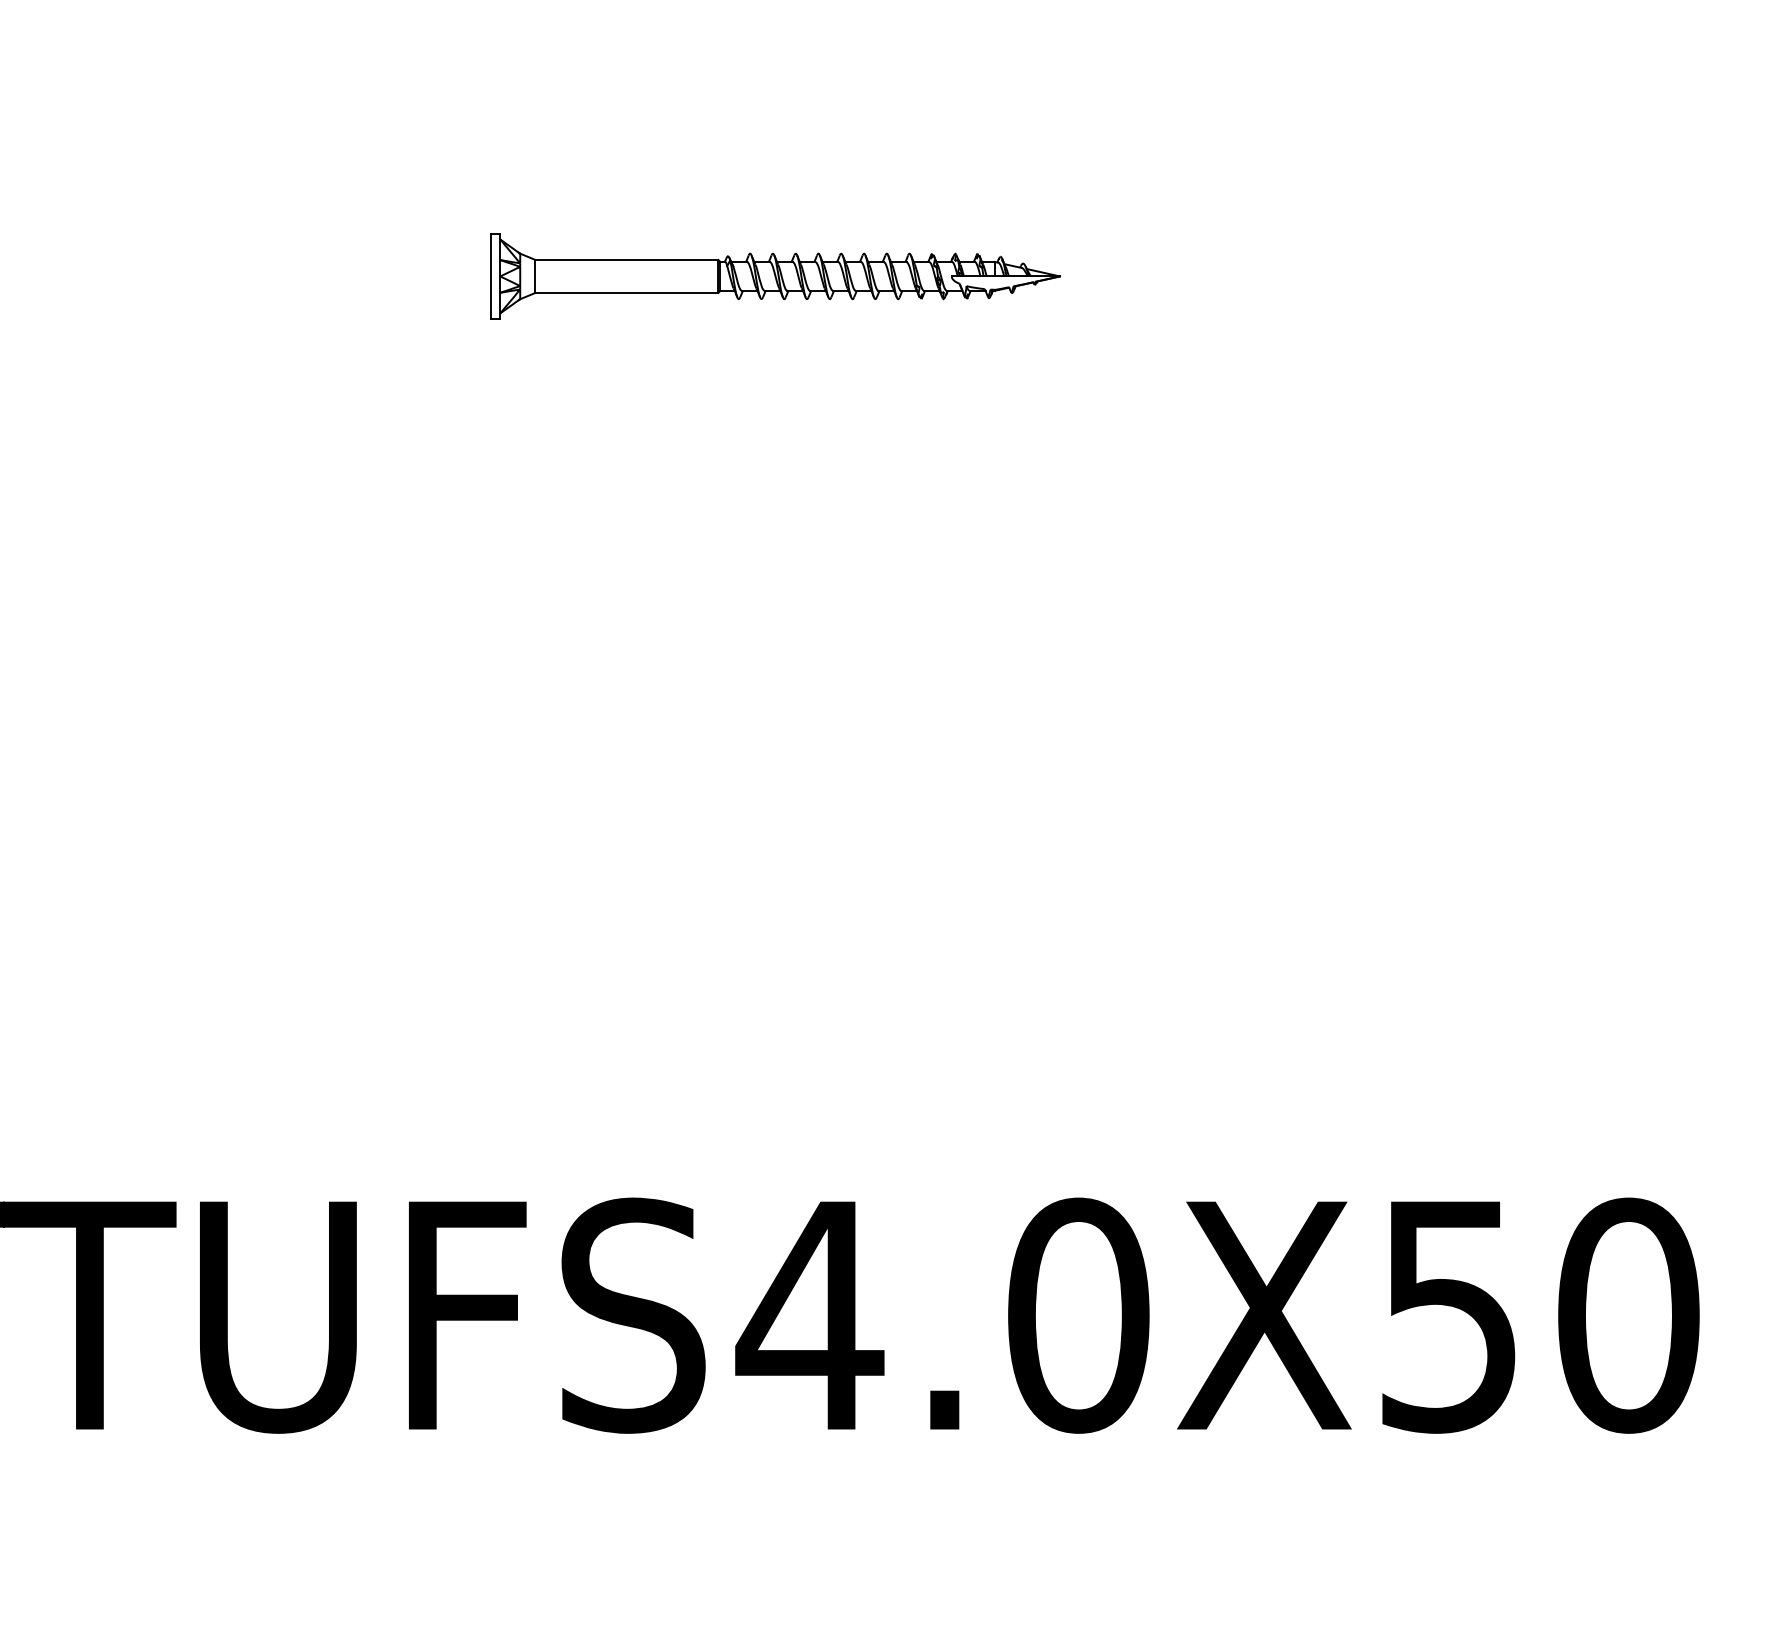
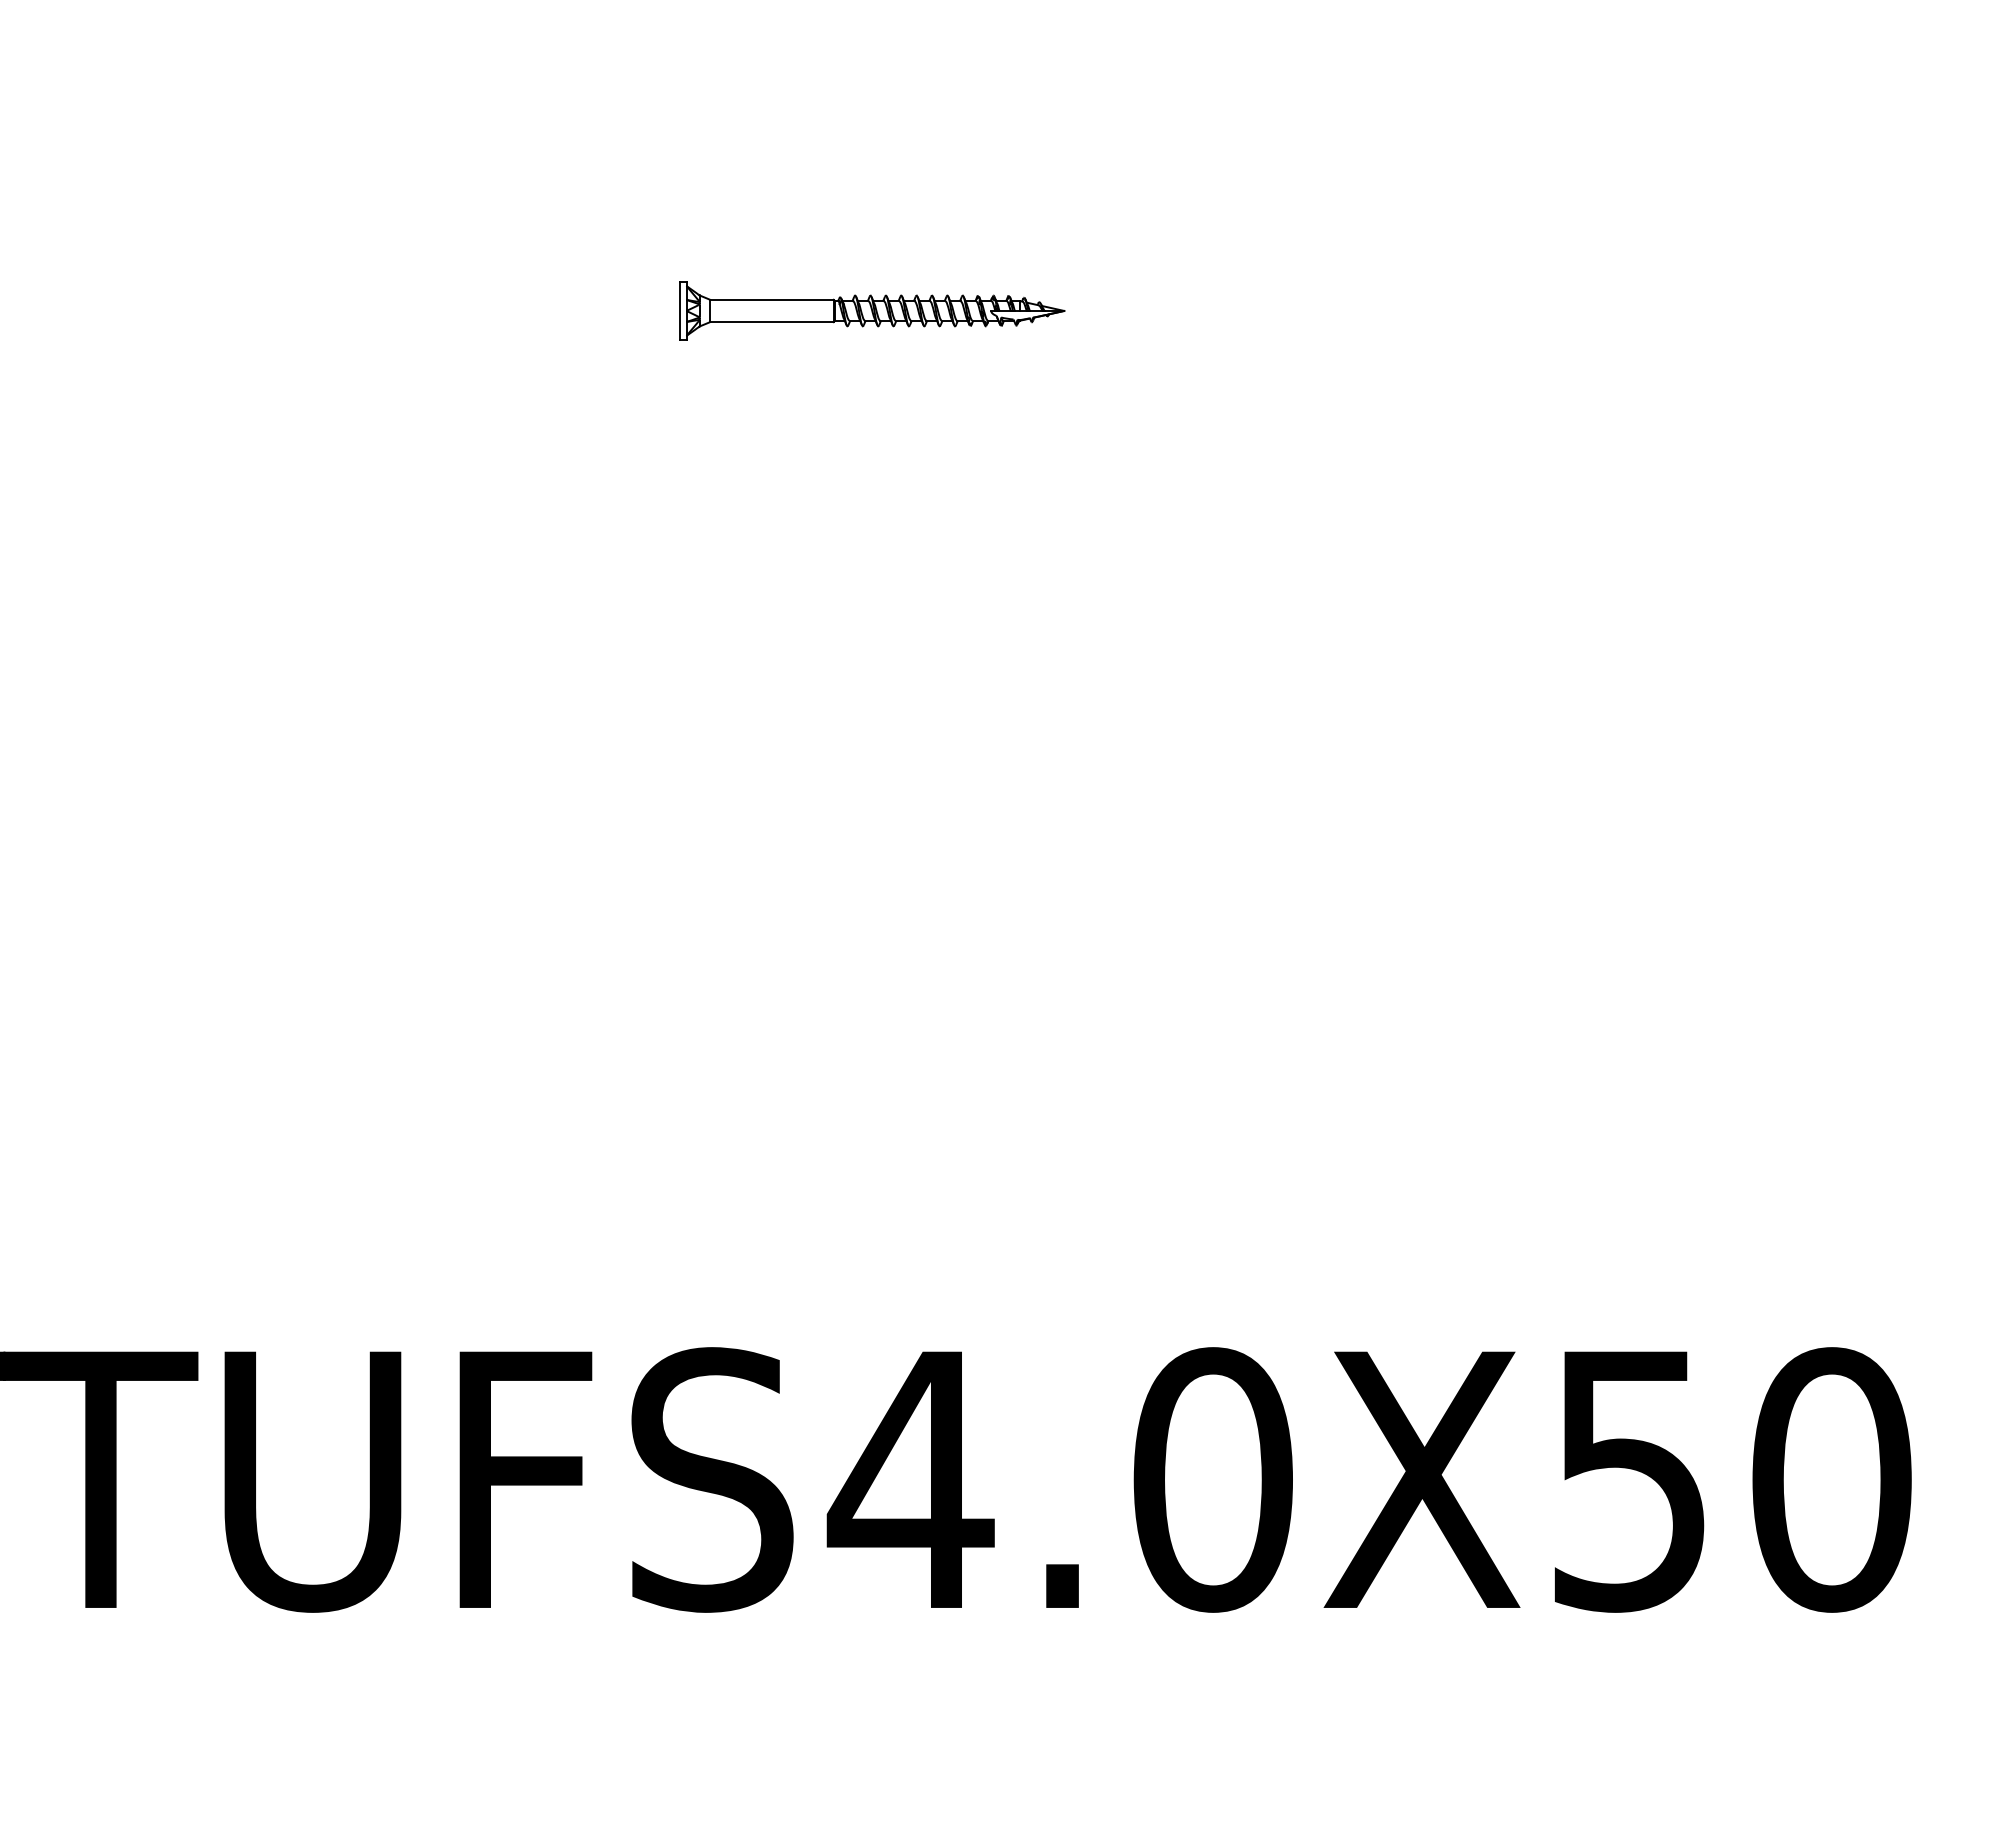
part: (775, 276) -> (872, 310), size x0.6

